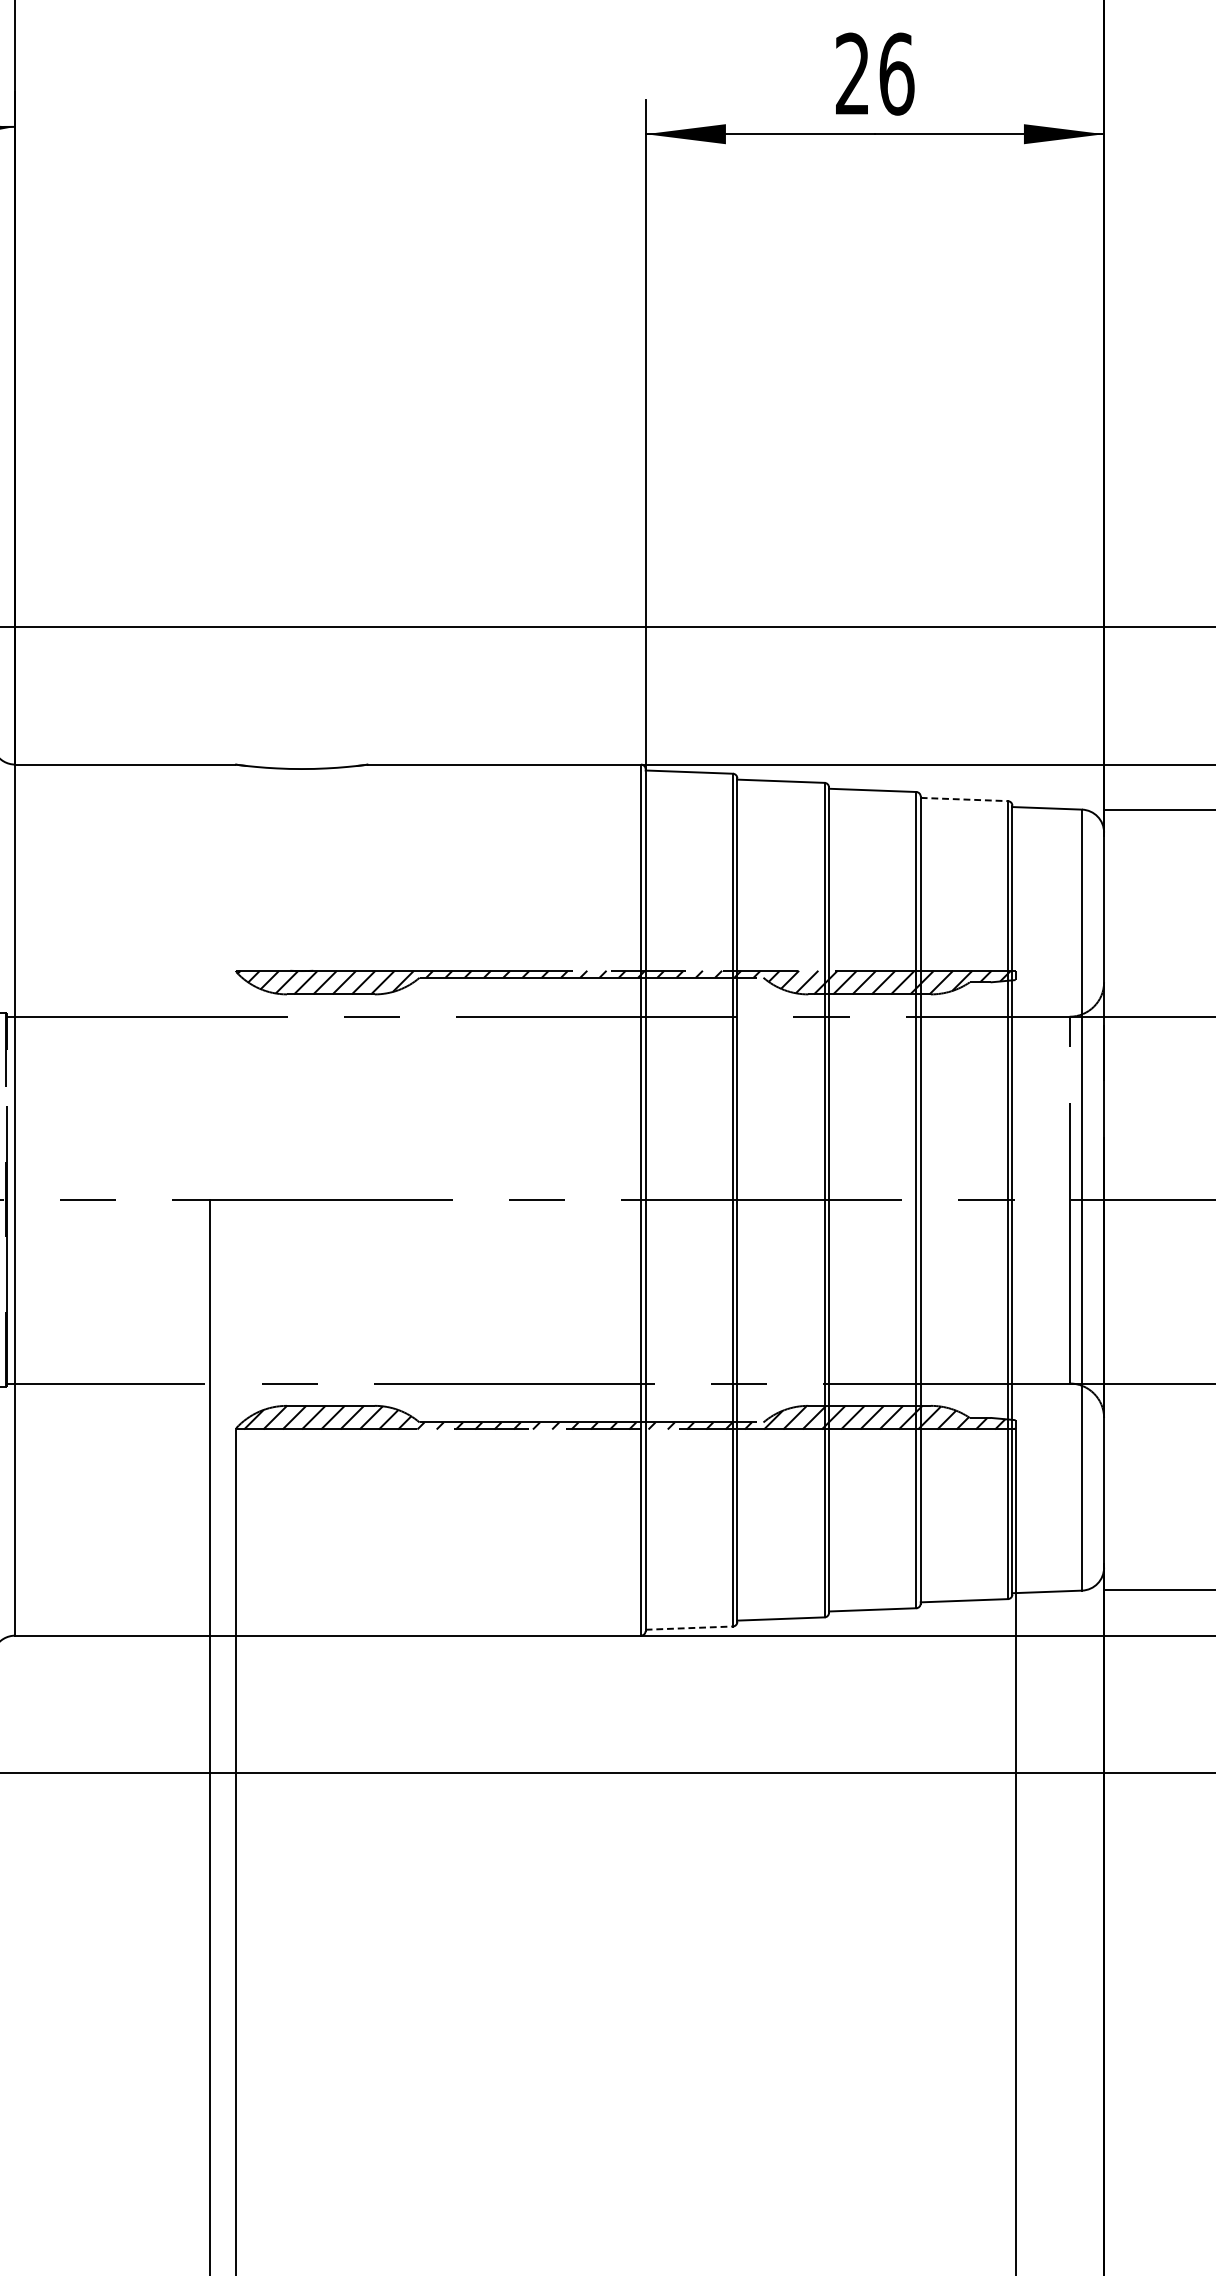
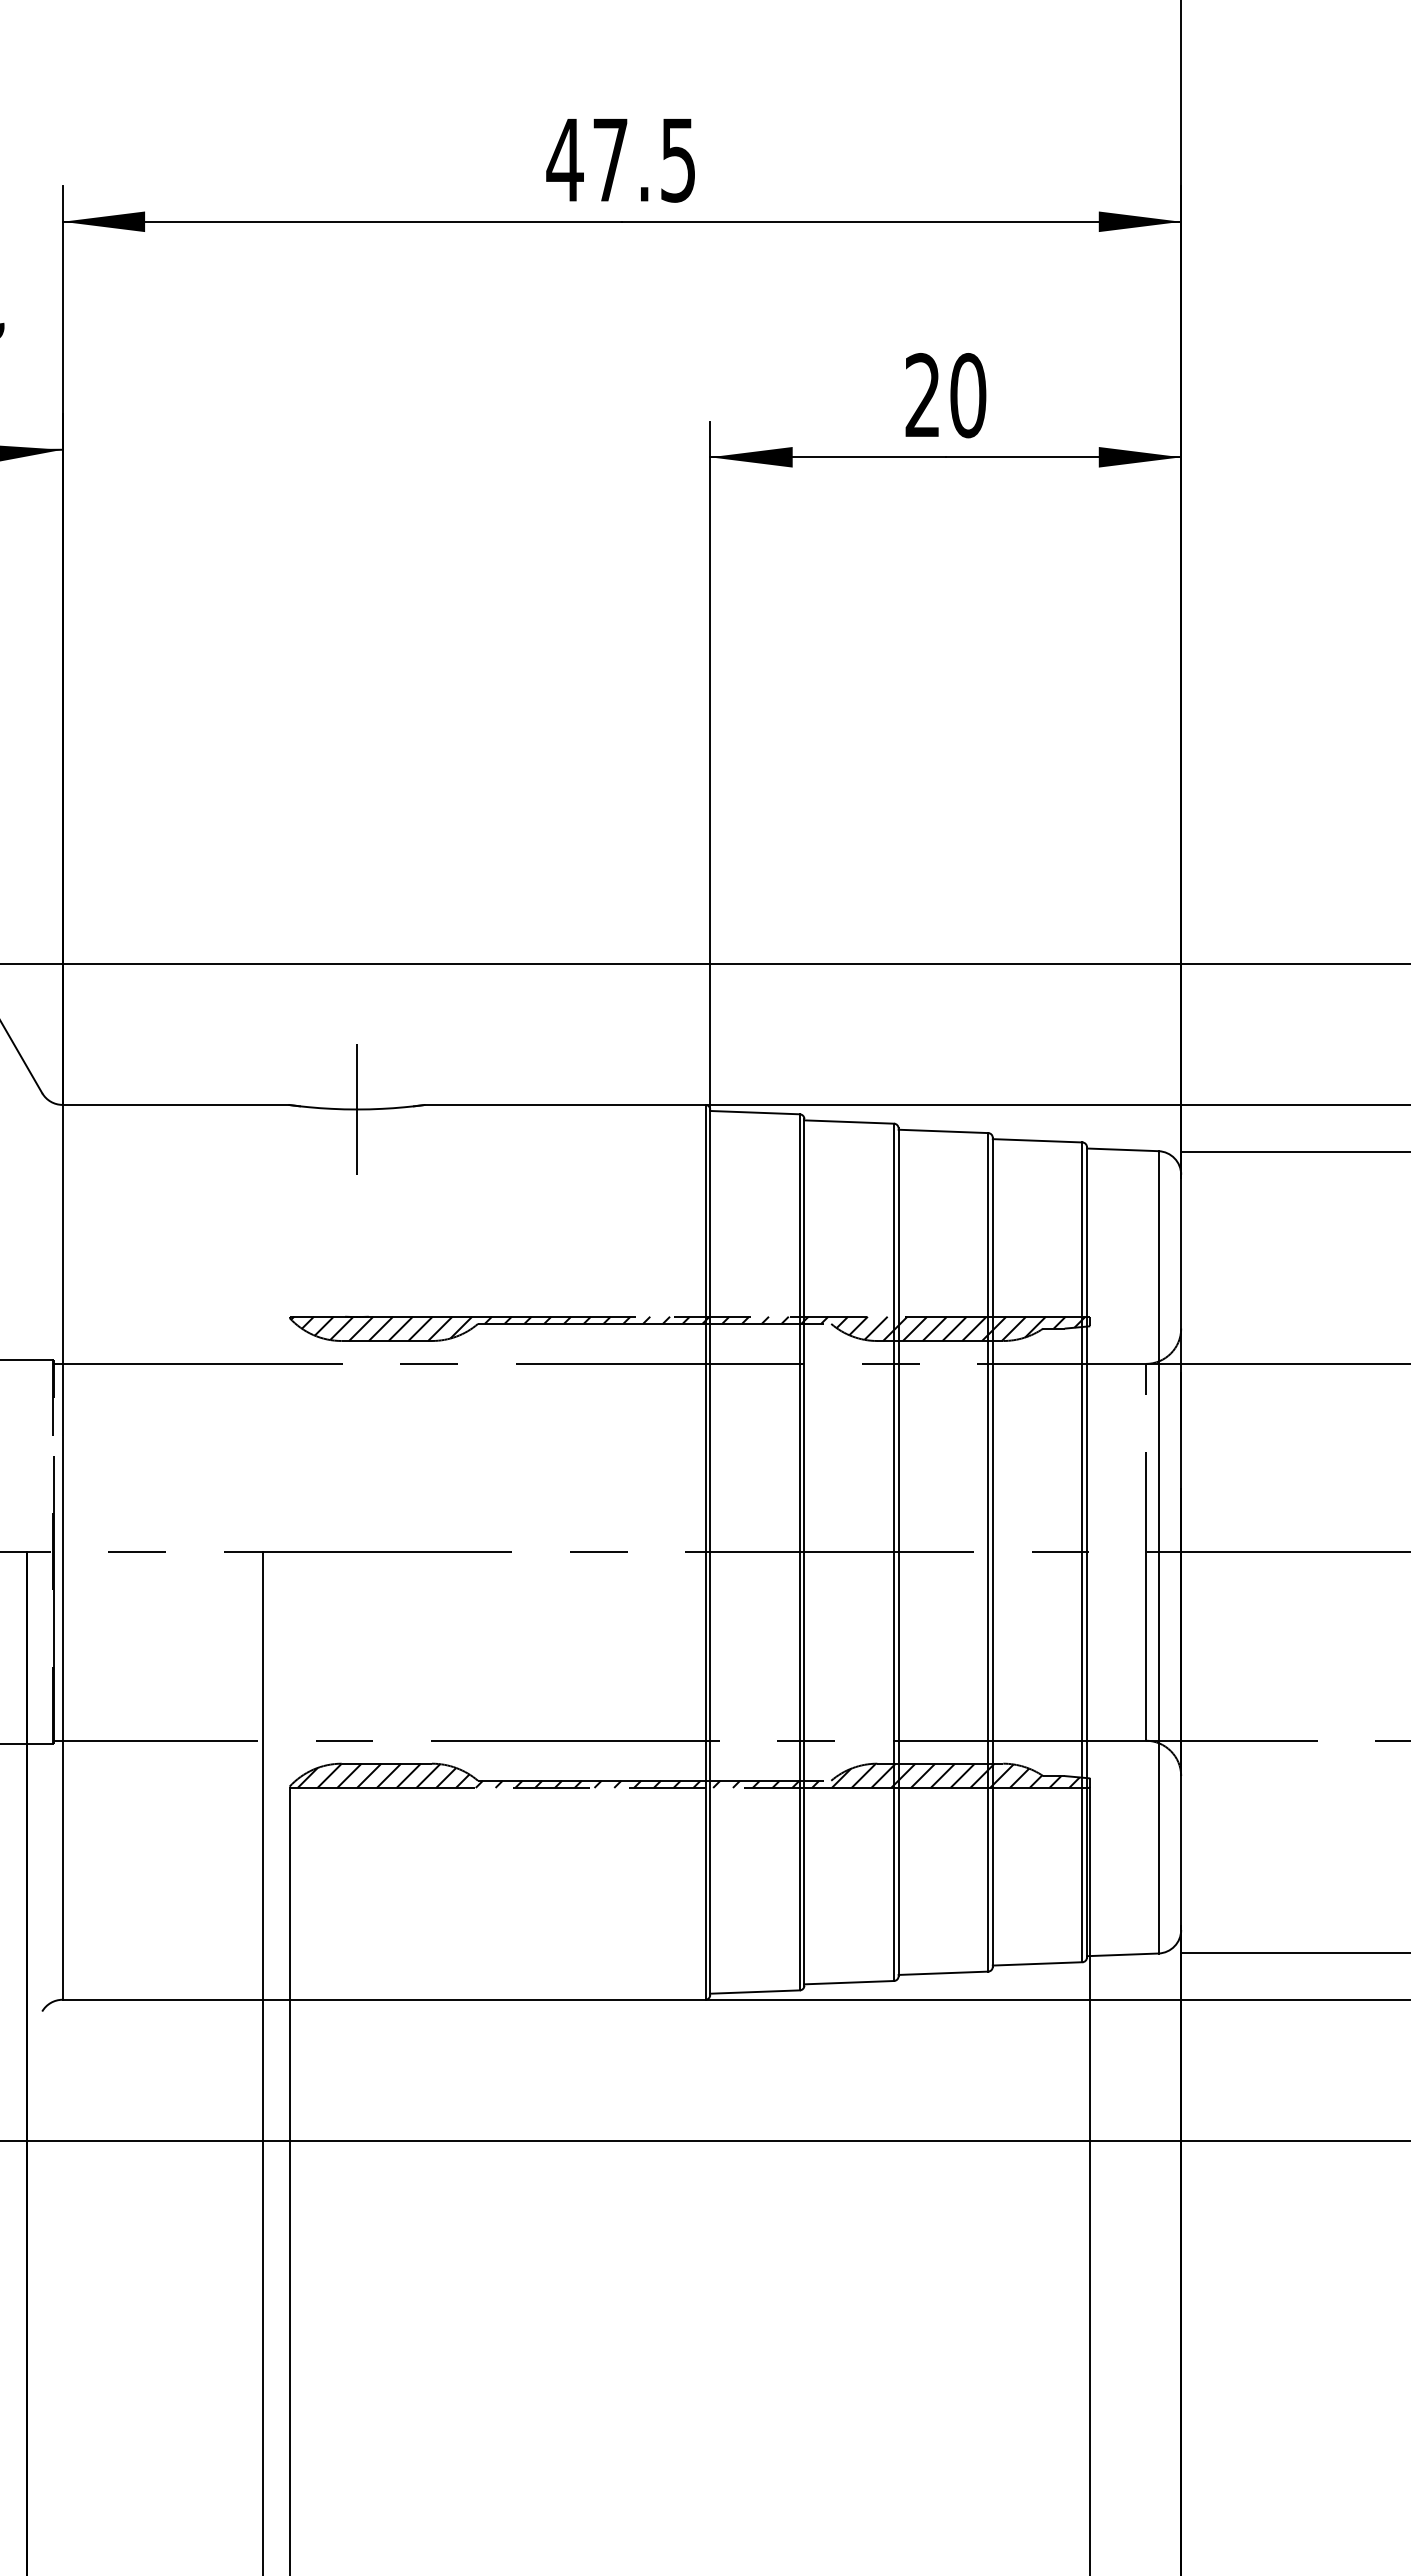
text: (897, 74) -> (968, 395), 26 -> 20
line: (301, 768) -> (356, 1108), added
line: (964, 799) -> (1037, 1140), dashed -> solid
line: (689, 1628) -> (755, 1992), dashed -> solid

